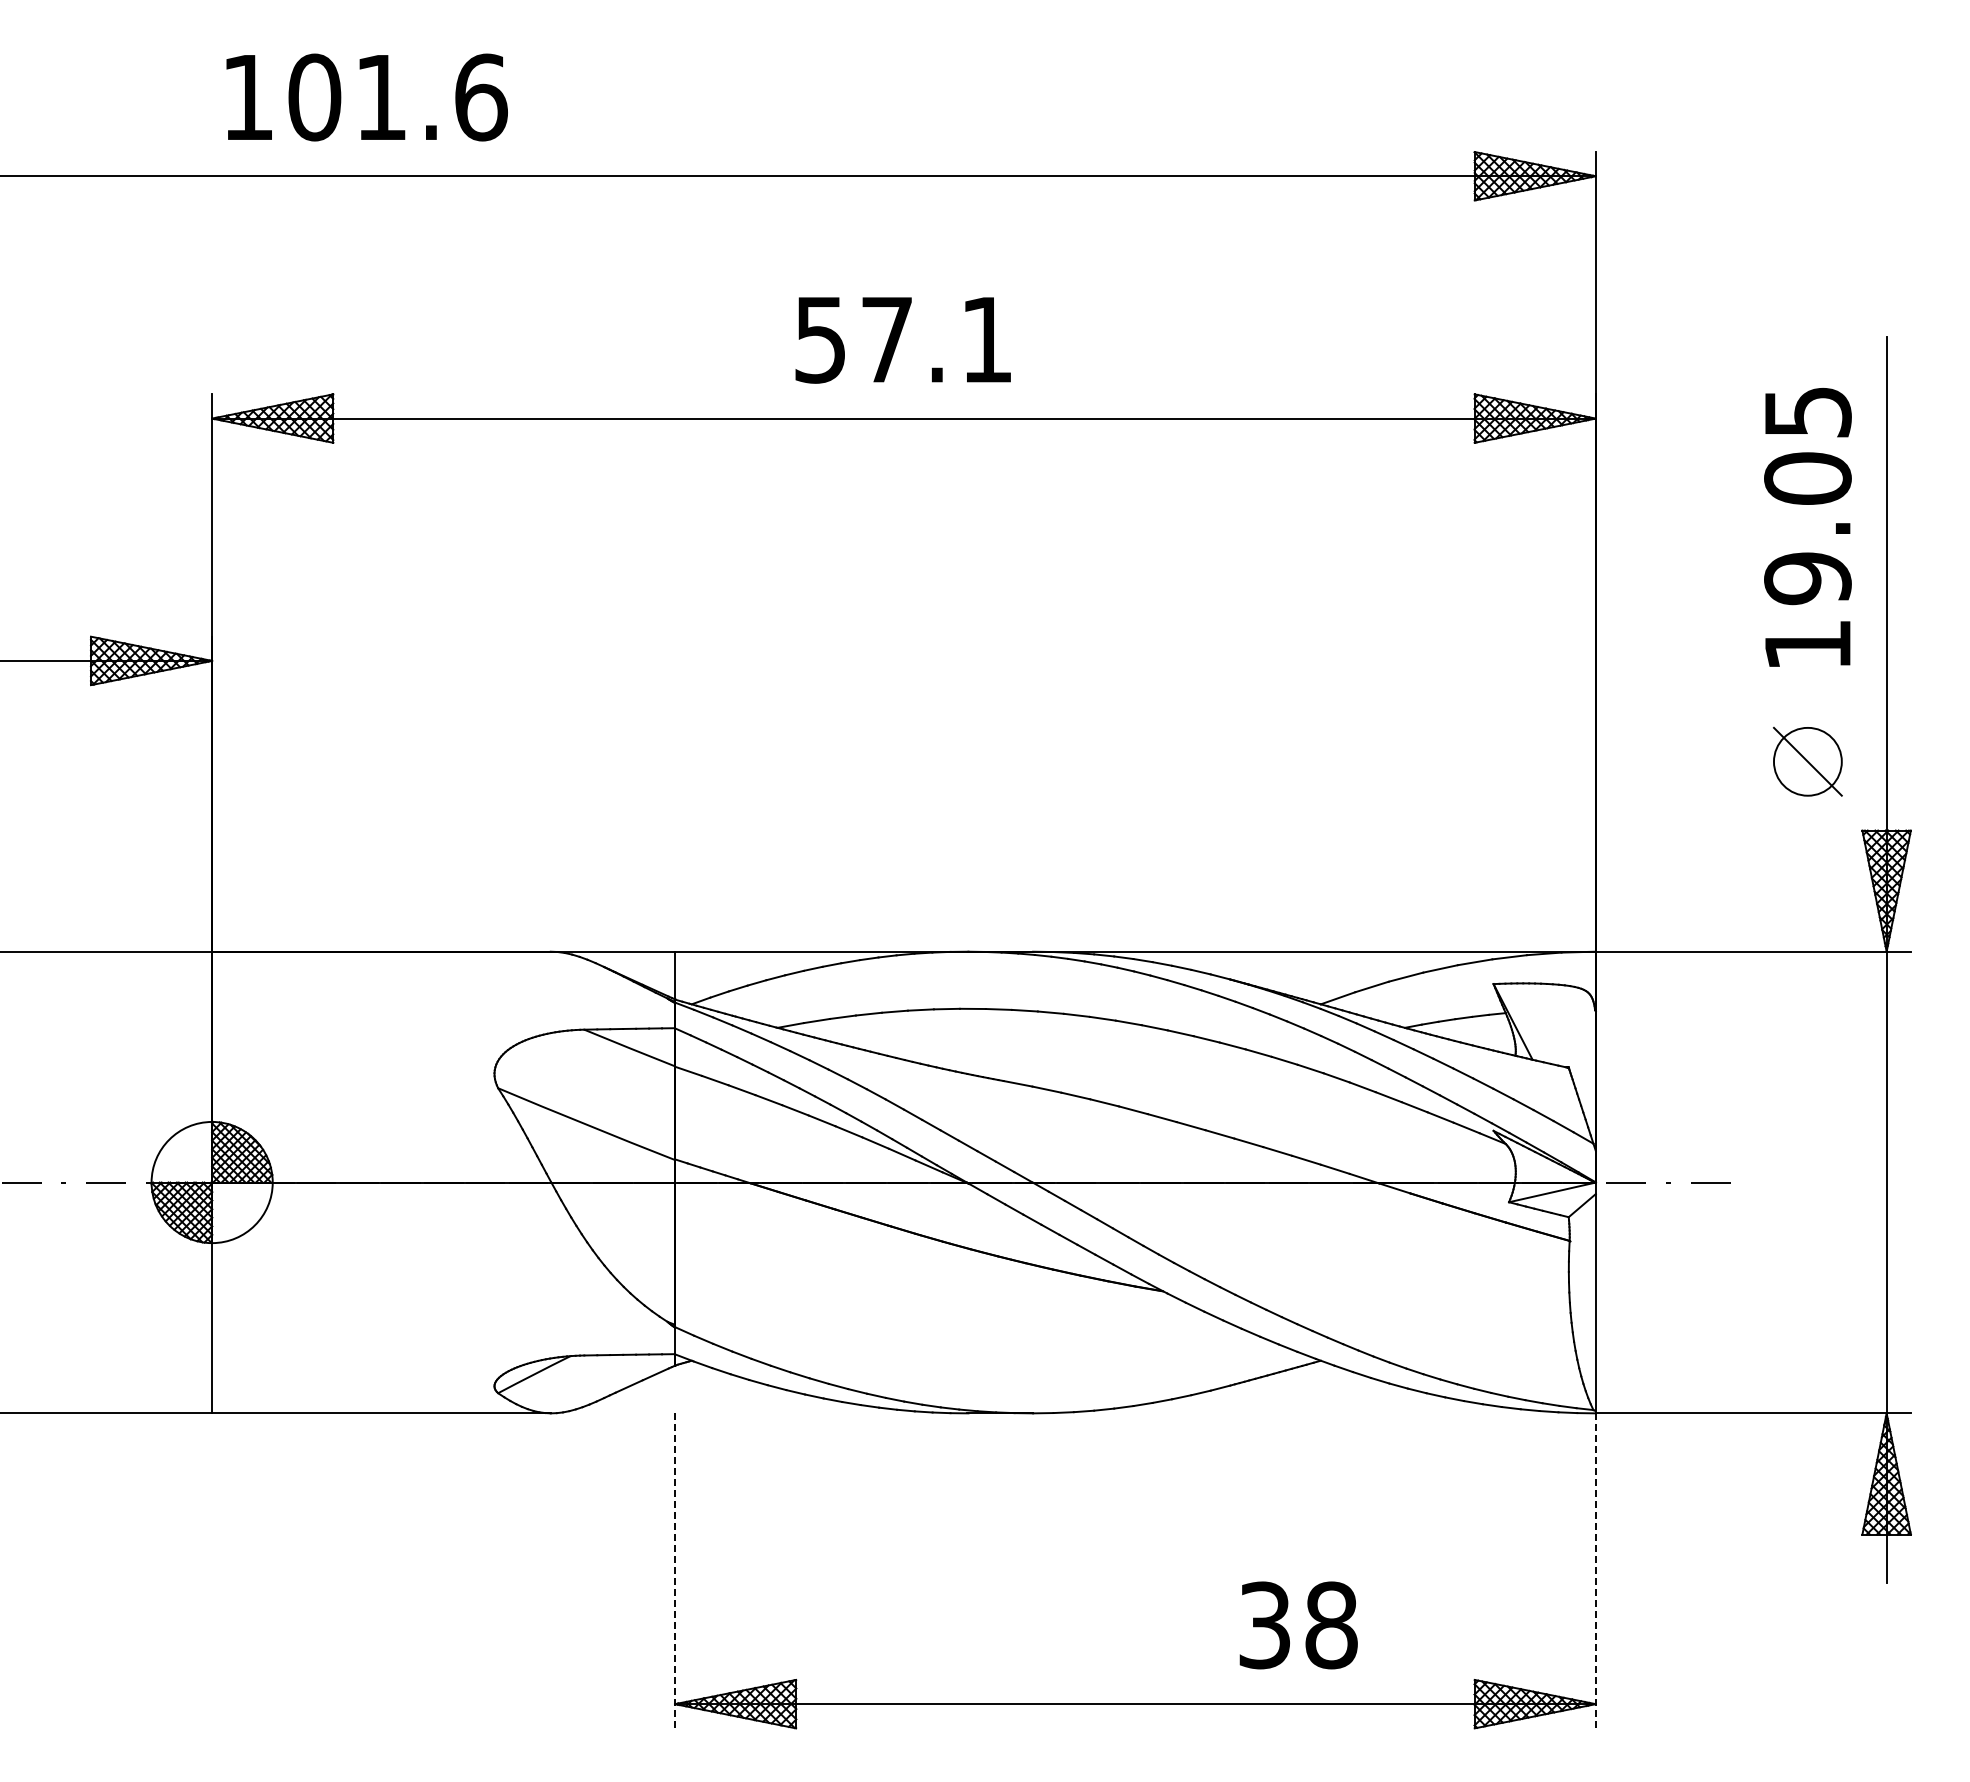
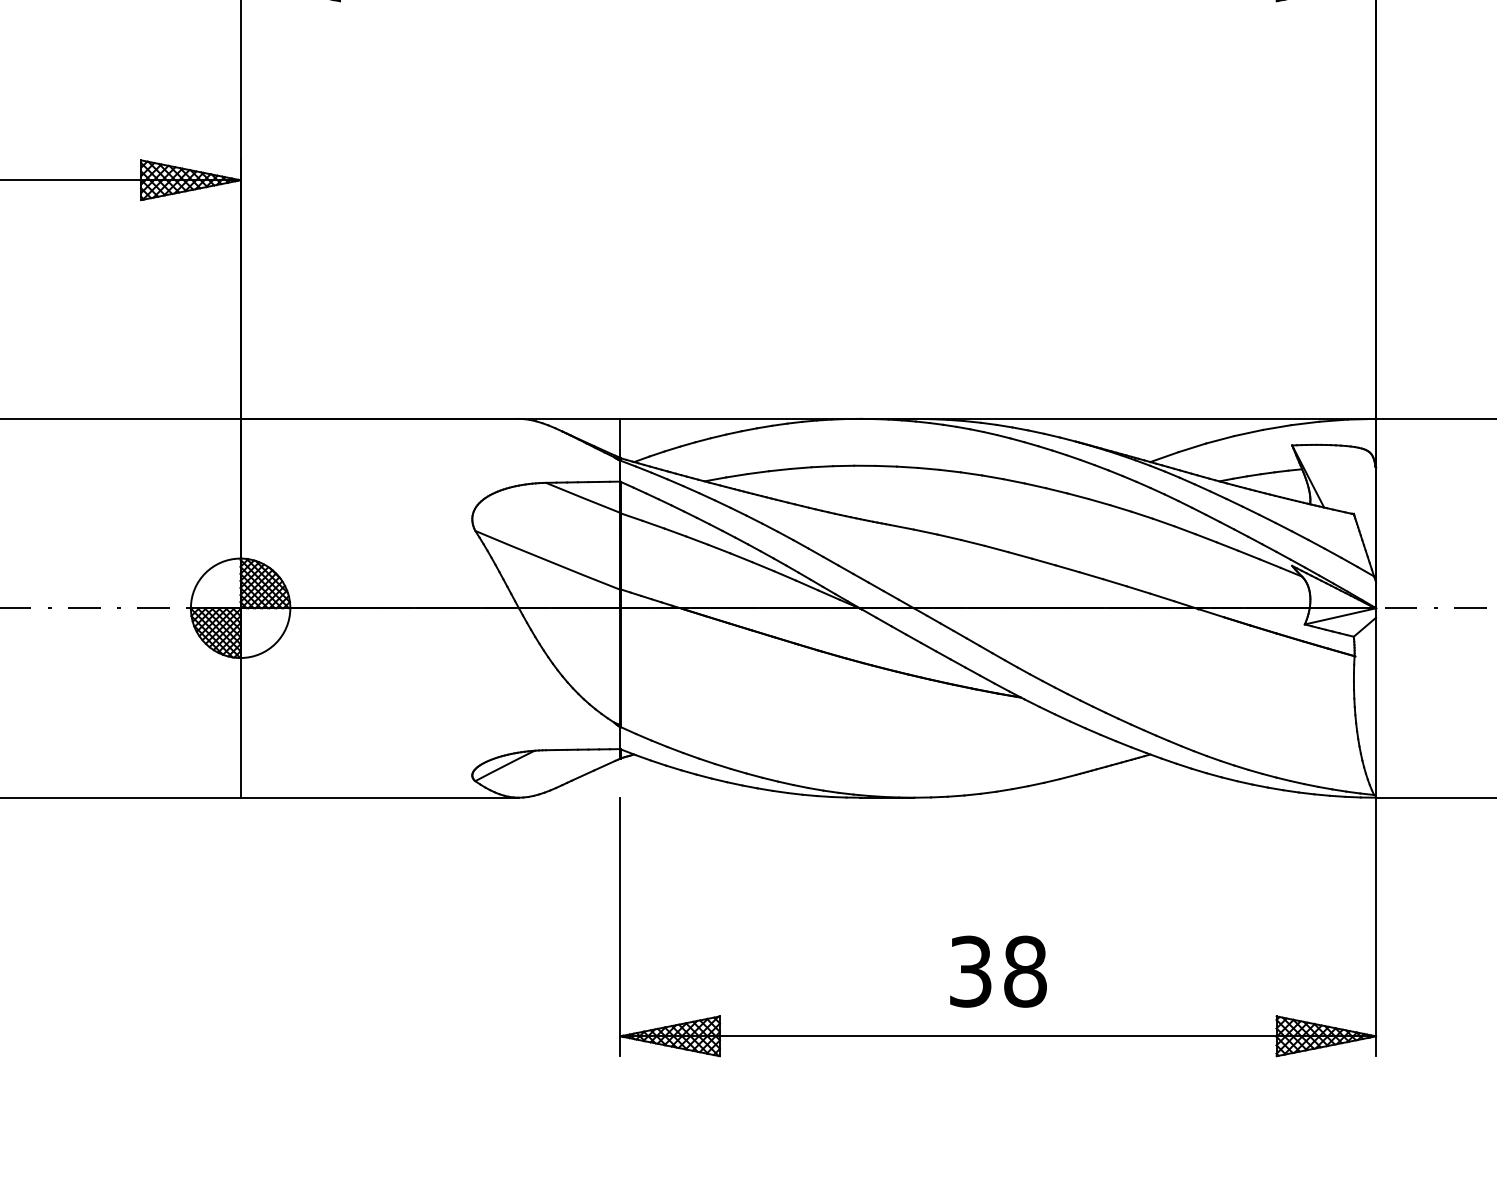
line: (675, 1570) -> (620, 926), dashed -> solid
line: (1595, 1570) -> (1375, 926), dashed -> solid
text: (1298, 1625) -> (998, 971), moved

